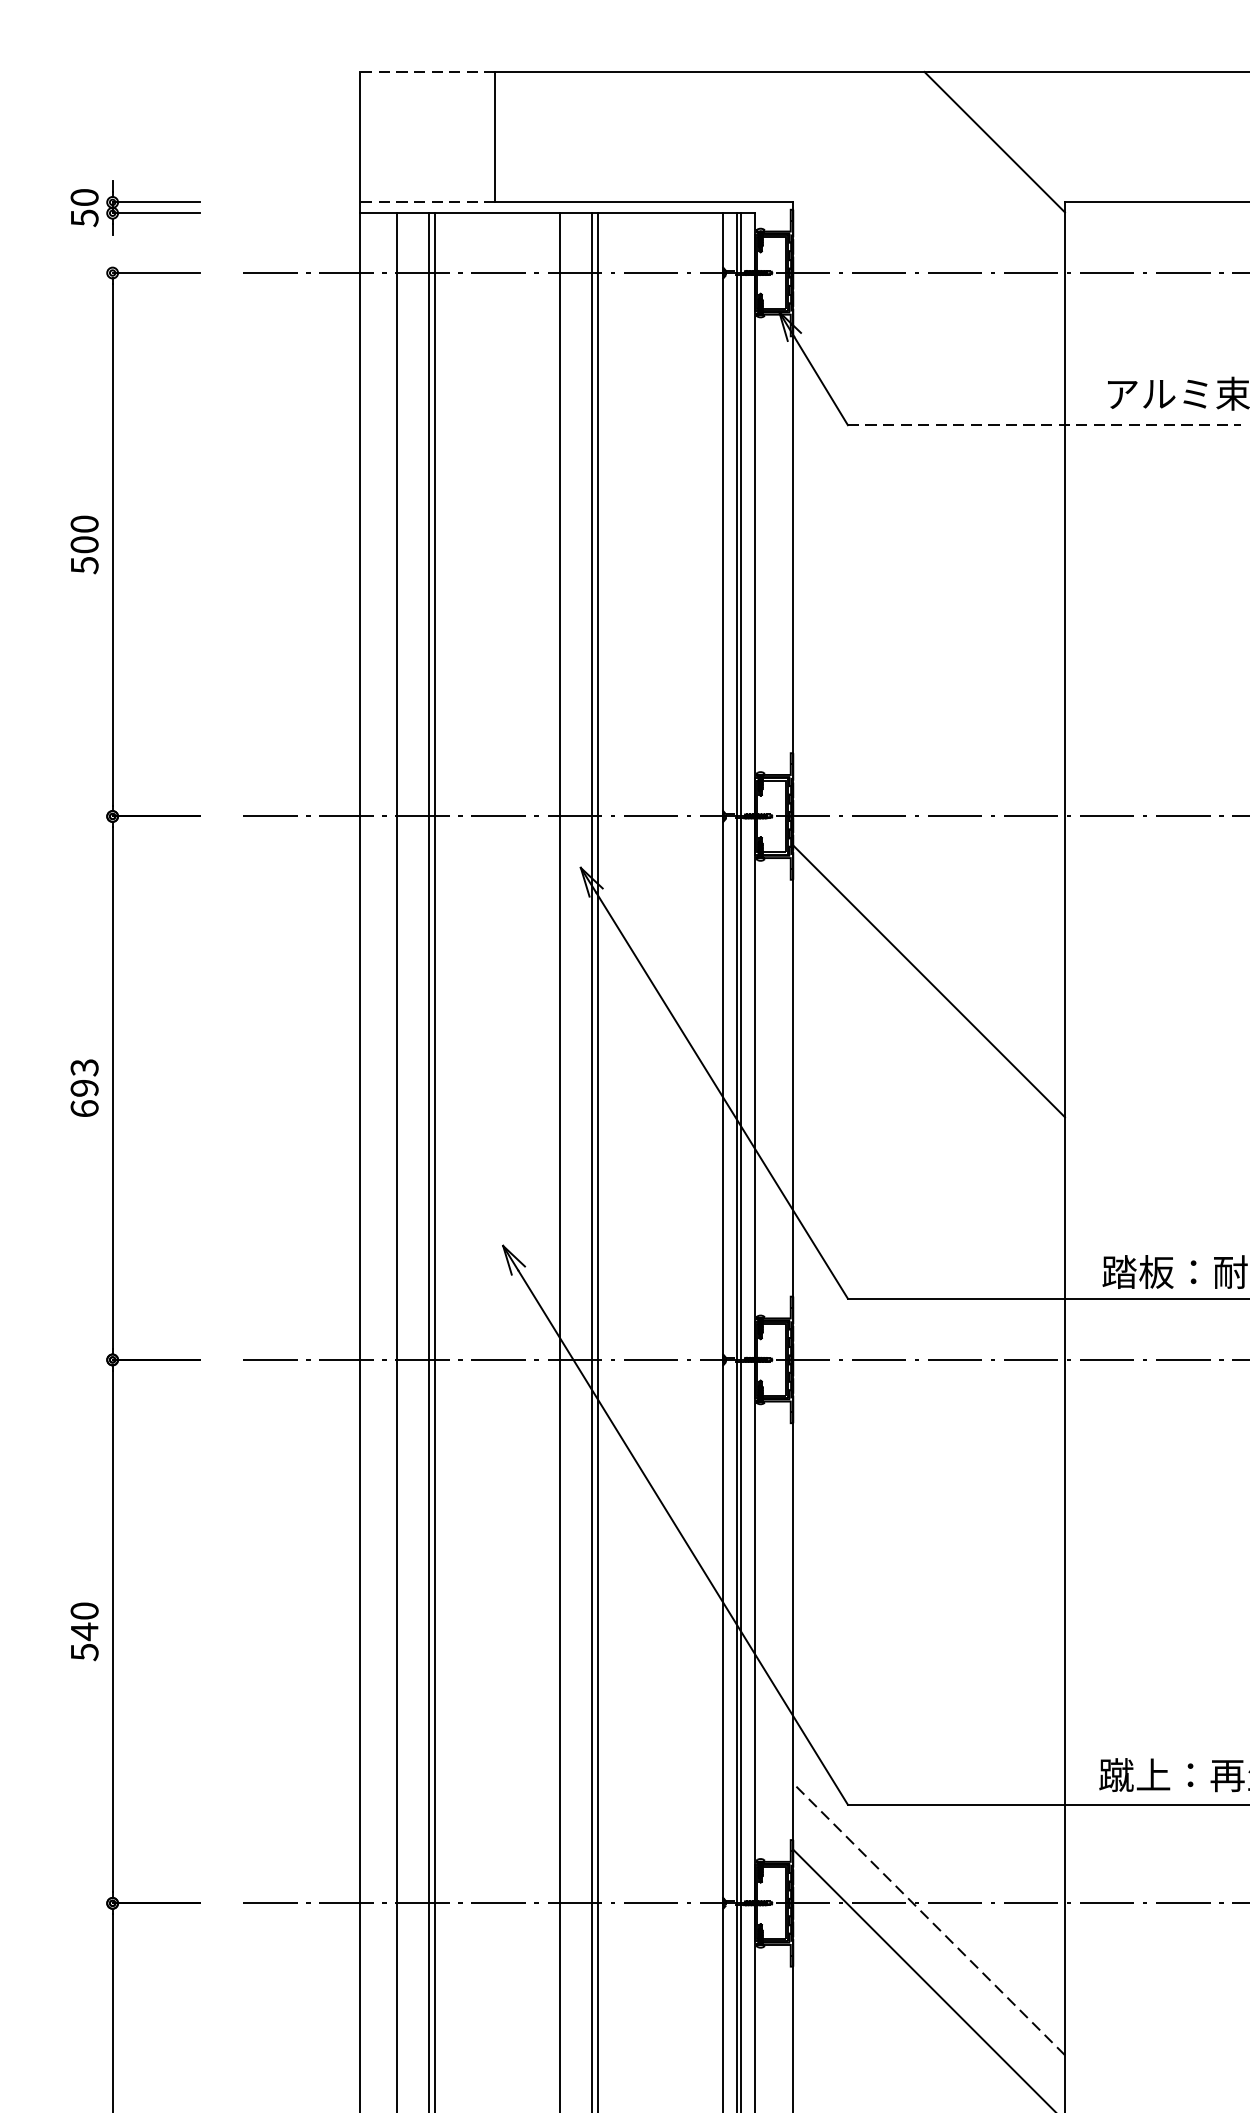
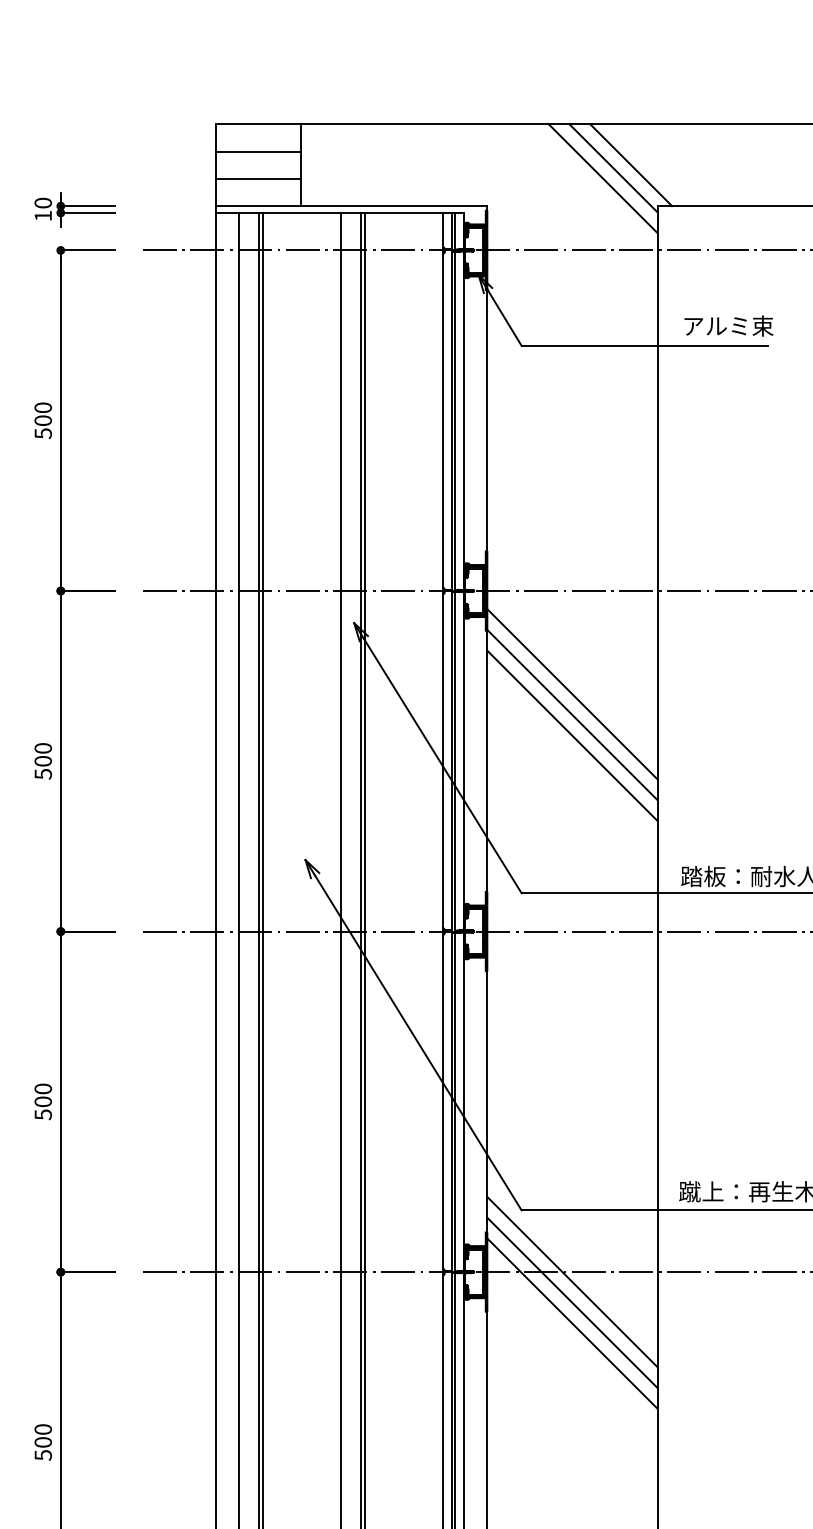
line: (428, 72) -> (258, 124), dashed -> solid
line: (426, 115) -> (257, 151), added
line: (1023, 137) -> (631, 165), added
line: (426, 158) -> (257, 178), added
line: (976, 158) -> (602, 178), added
line: (428, 202) -> (258, 206), dashed -> solid
text: (84, 217) -> (43, 215), 50 -> 10
line: (1045, 424) -> (645, 345), dashed -> solid
line: (929, 1013) -> (572, 714), added
line: (929, 1047) -> (572, 735), added
text: (83, 1088) -> (42, 761), 693 -> 500
text: (83, 1631) -> (42, 1101), 540 -> 500
line: (929, 1918) -> (572, 1281), dashed -> solid
line: (929, 1951) -> (572, 1302), added

